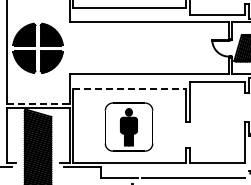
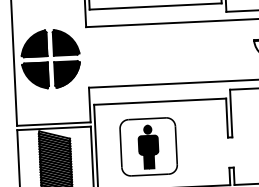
line: (130, 89) -> (161, 102), dashed -> solid
line: (38, 103) -> (54, 123), dashed -> solid
part: (128, 126) -> (148, 146), moved

